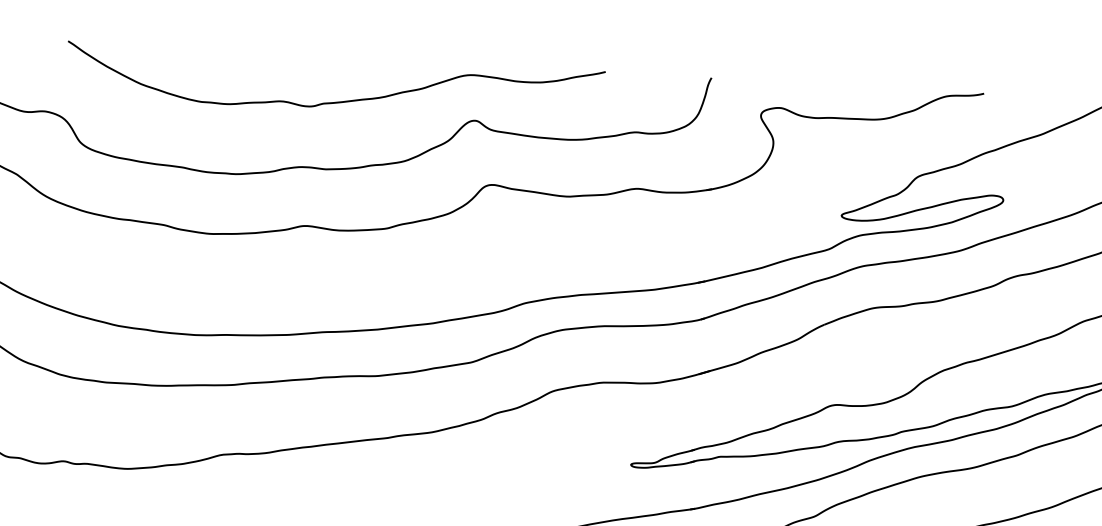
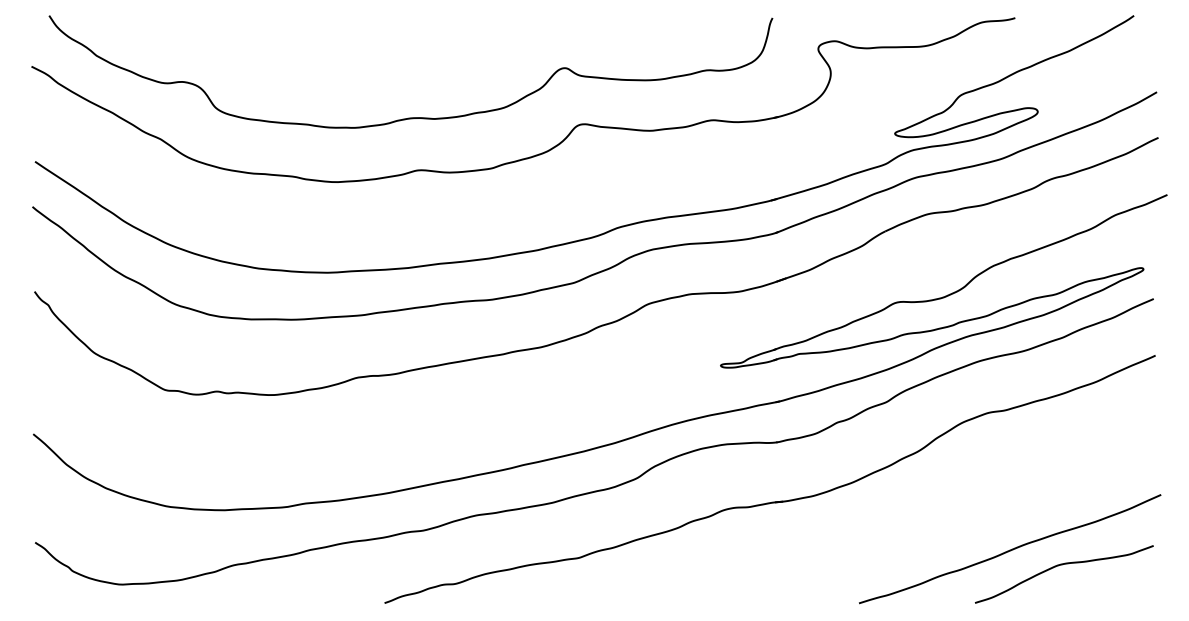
curve: (339, 100) -> (443, 57), removed

